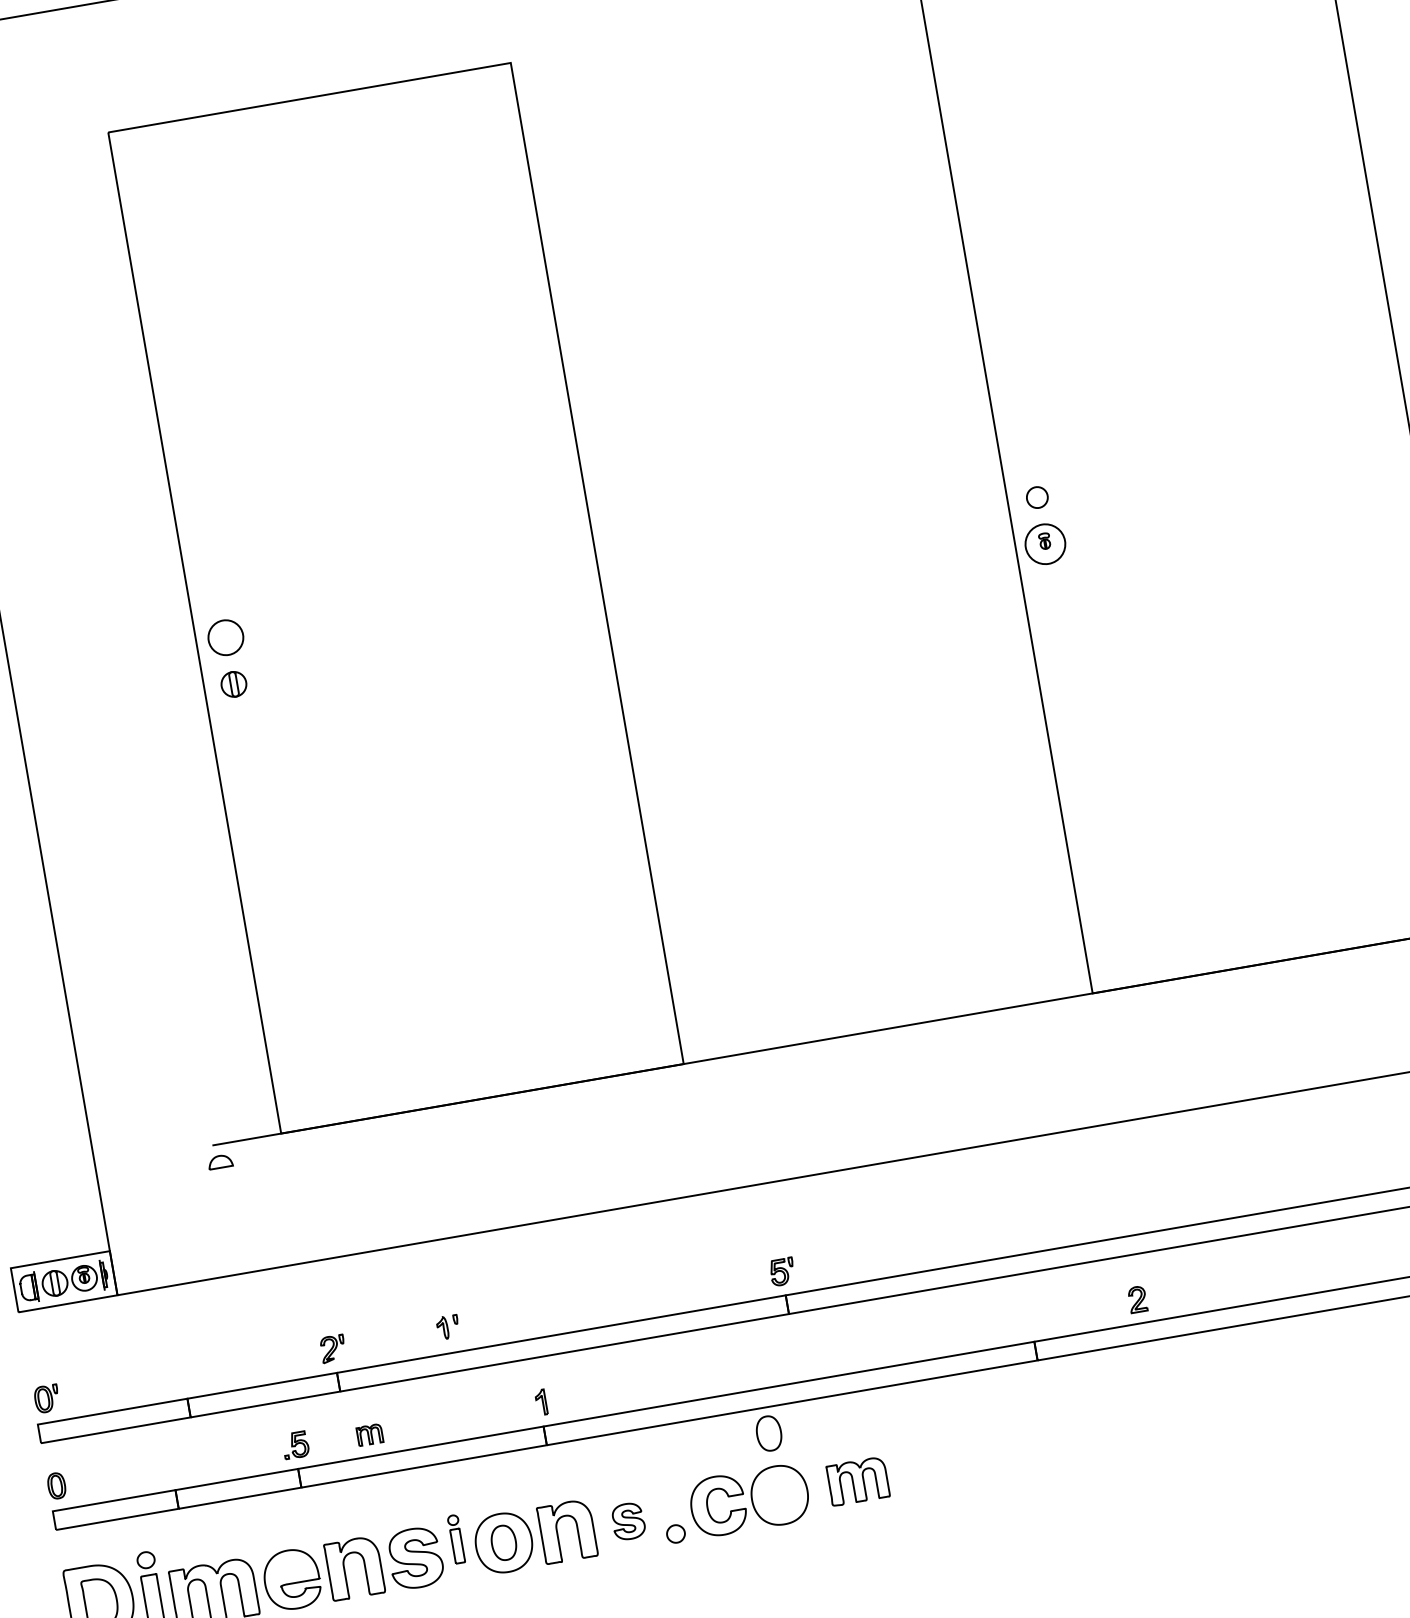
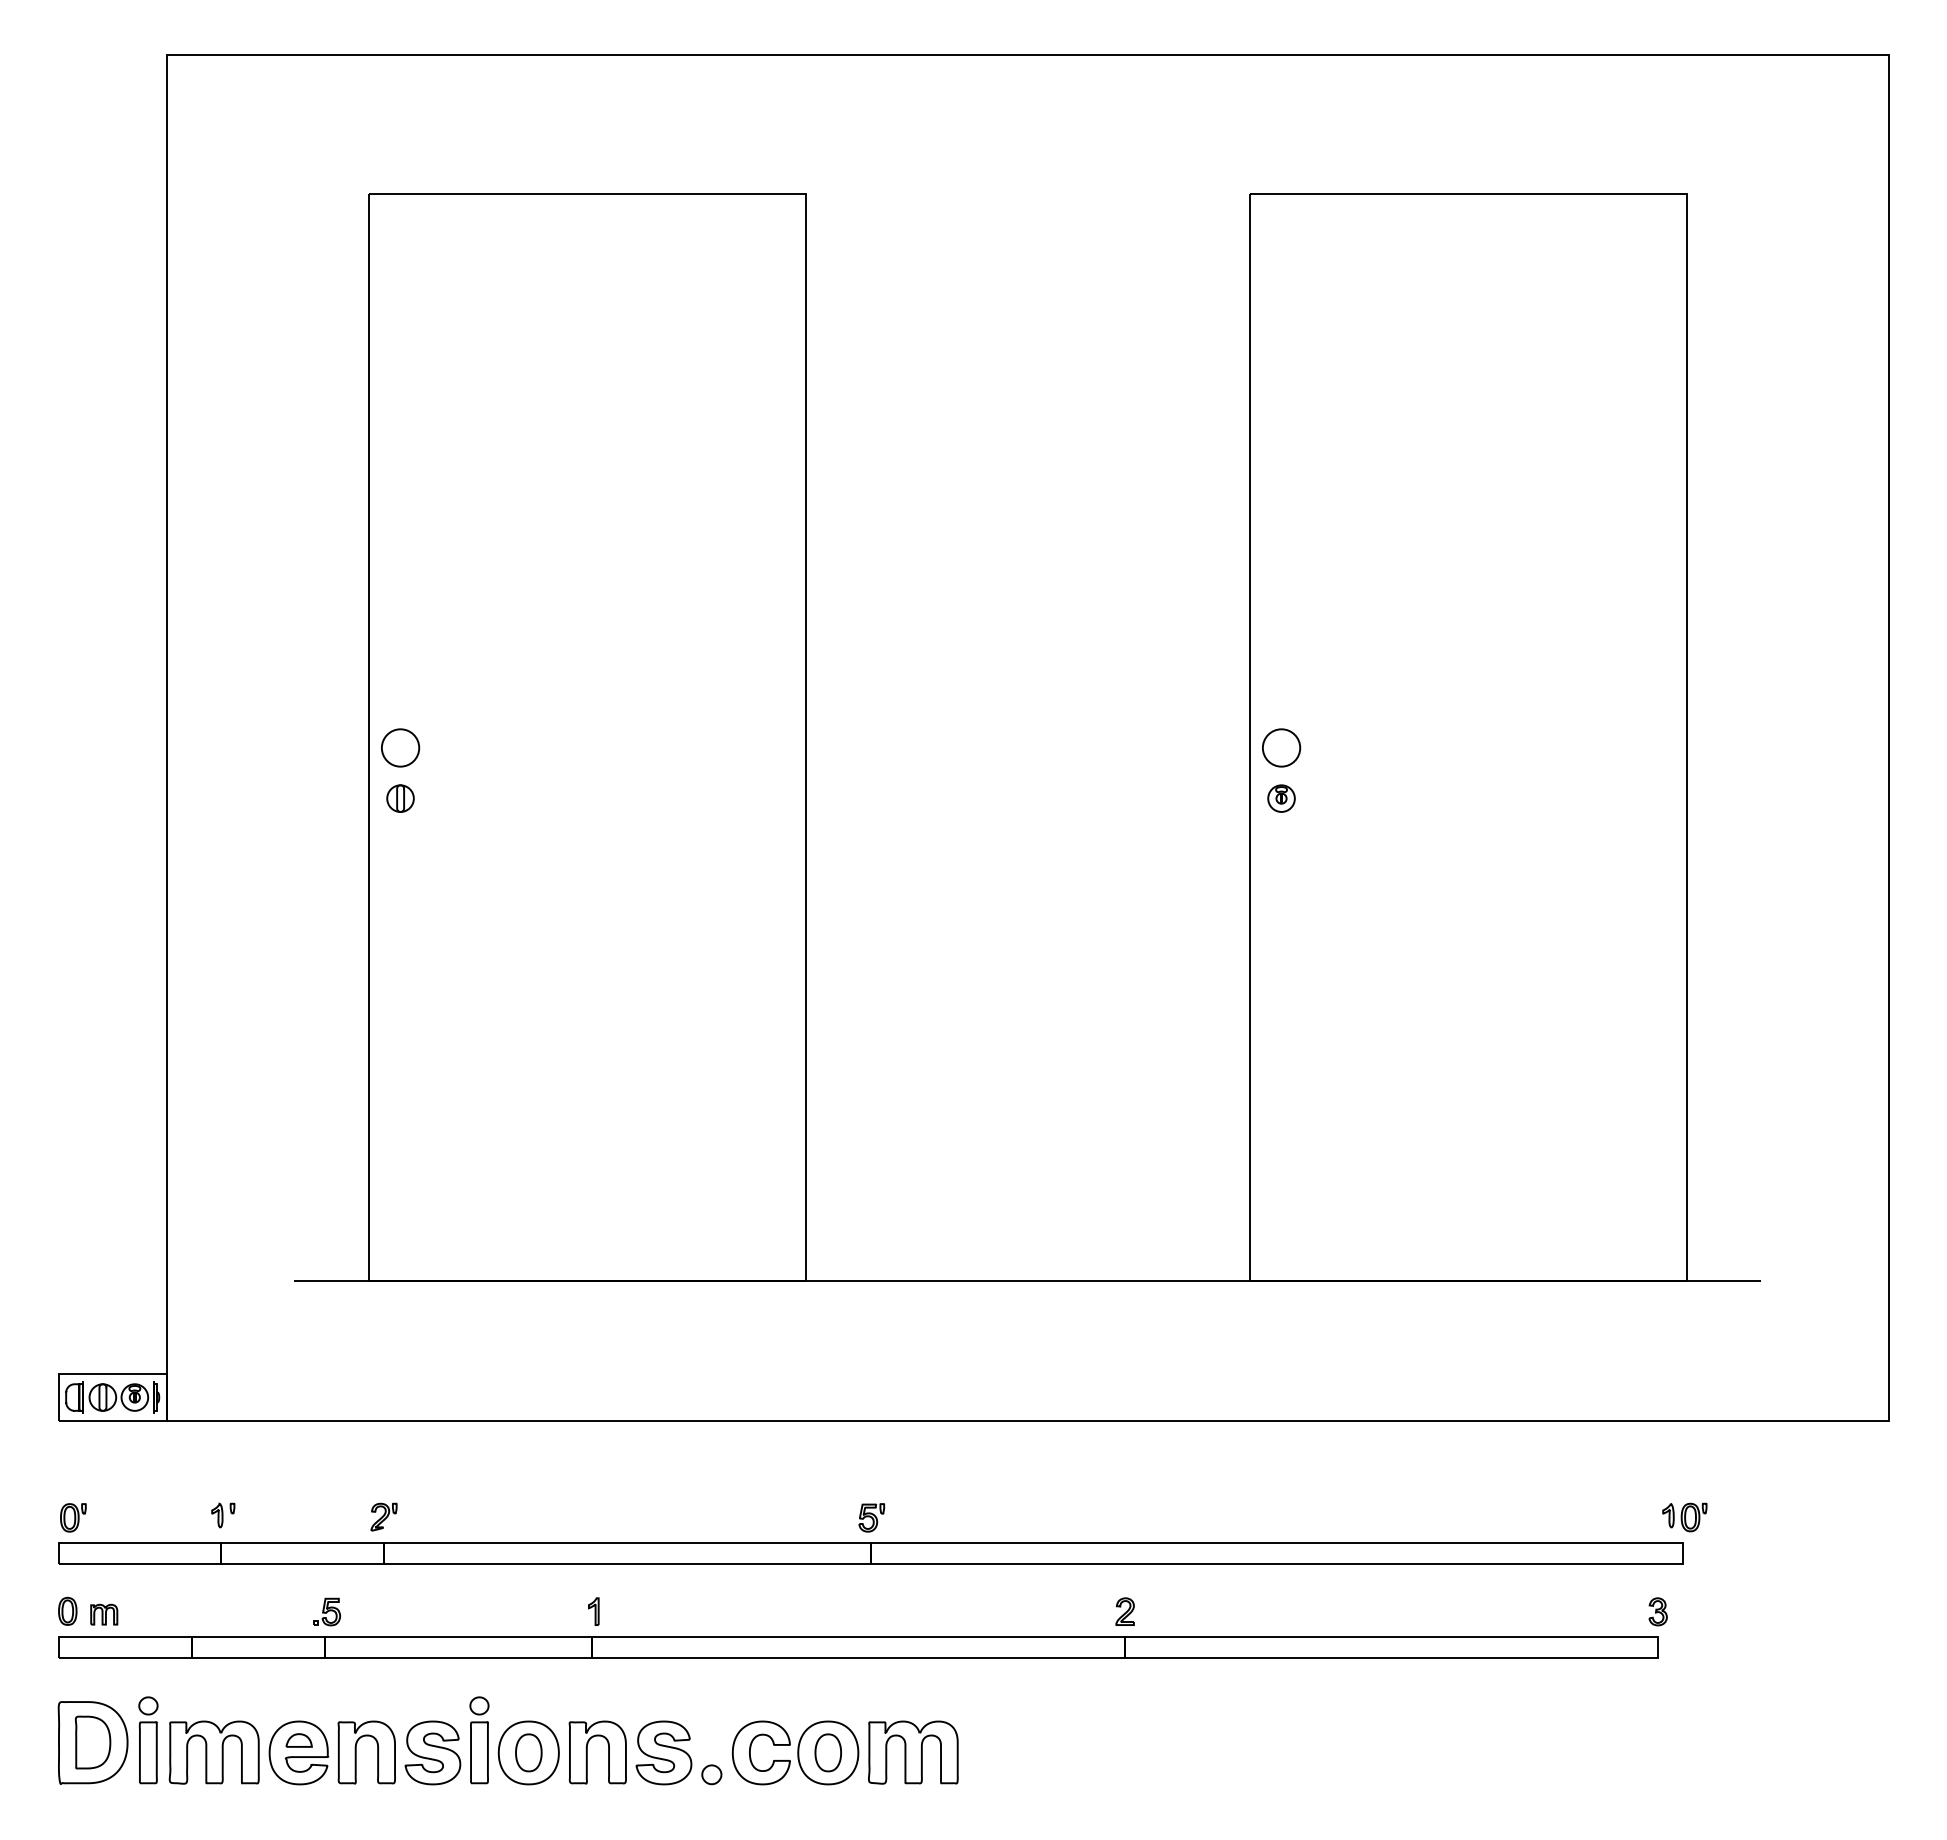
circle: (1037, 497) -> (1281, 747), size x1.67
circle: (1045, 544) -> (1281, 798), size x0.62
part: (219, 1161) -> (298, 1740), moved
part: (1136, 1299) -> (1124, 1611), moved
part: (448, 1327) -> (223, 1515), moved
part: (768, 1433) -> (827, 1752), moved
part: (370, 1434) -> (104, 1614), moved
part: (858, 1481) -> (913, 1752), size x1.43
part: (627, 1521) -> (663, 1752), size x1.67
part: (456, 1539) -> (479, 1740), size x1.67

